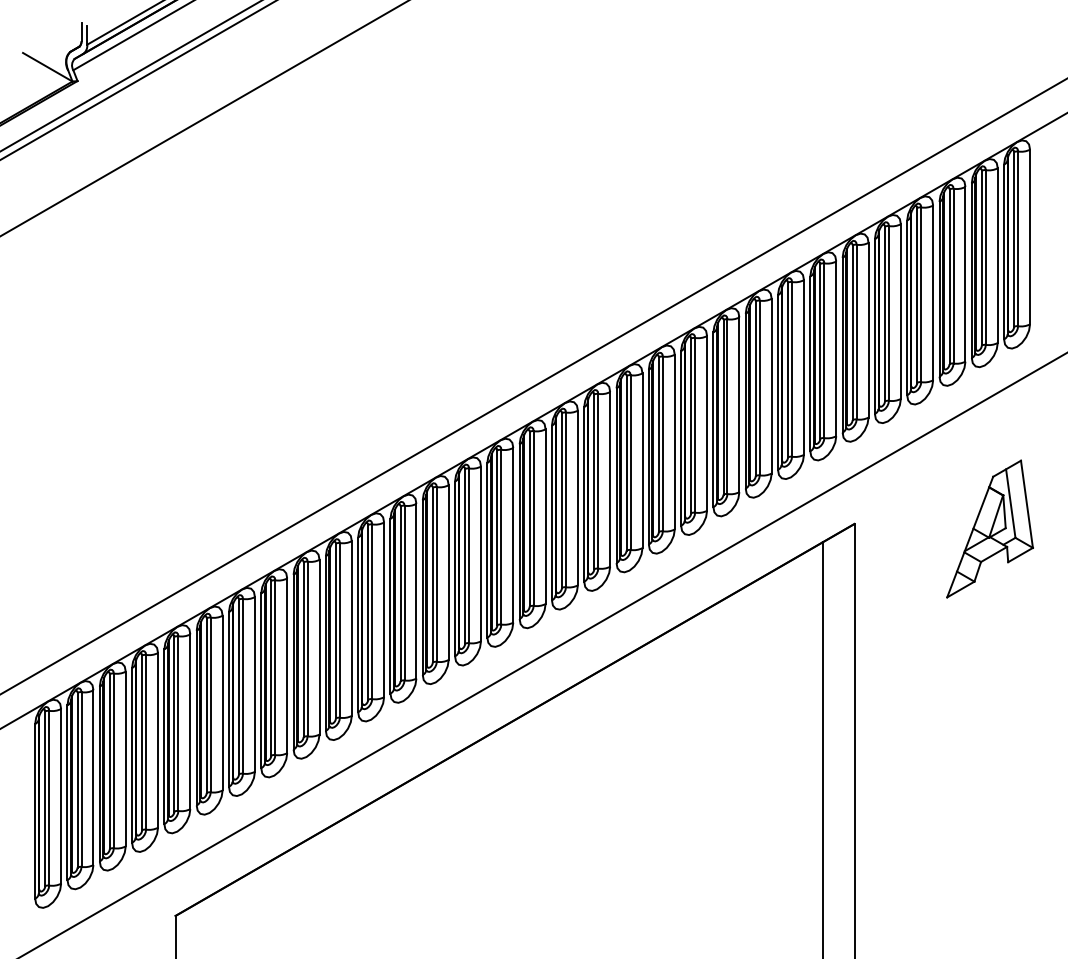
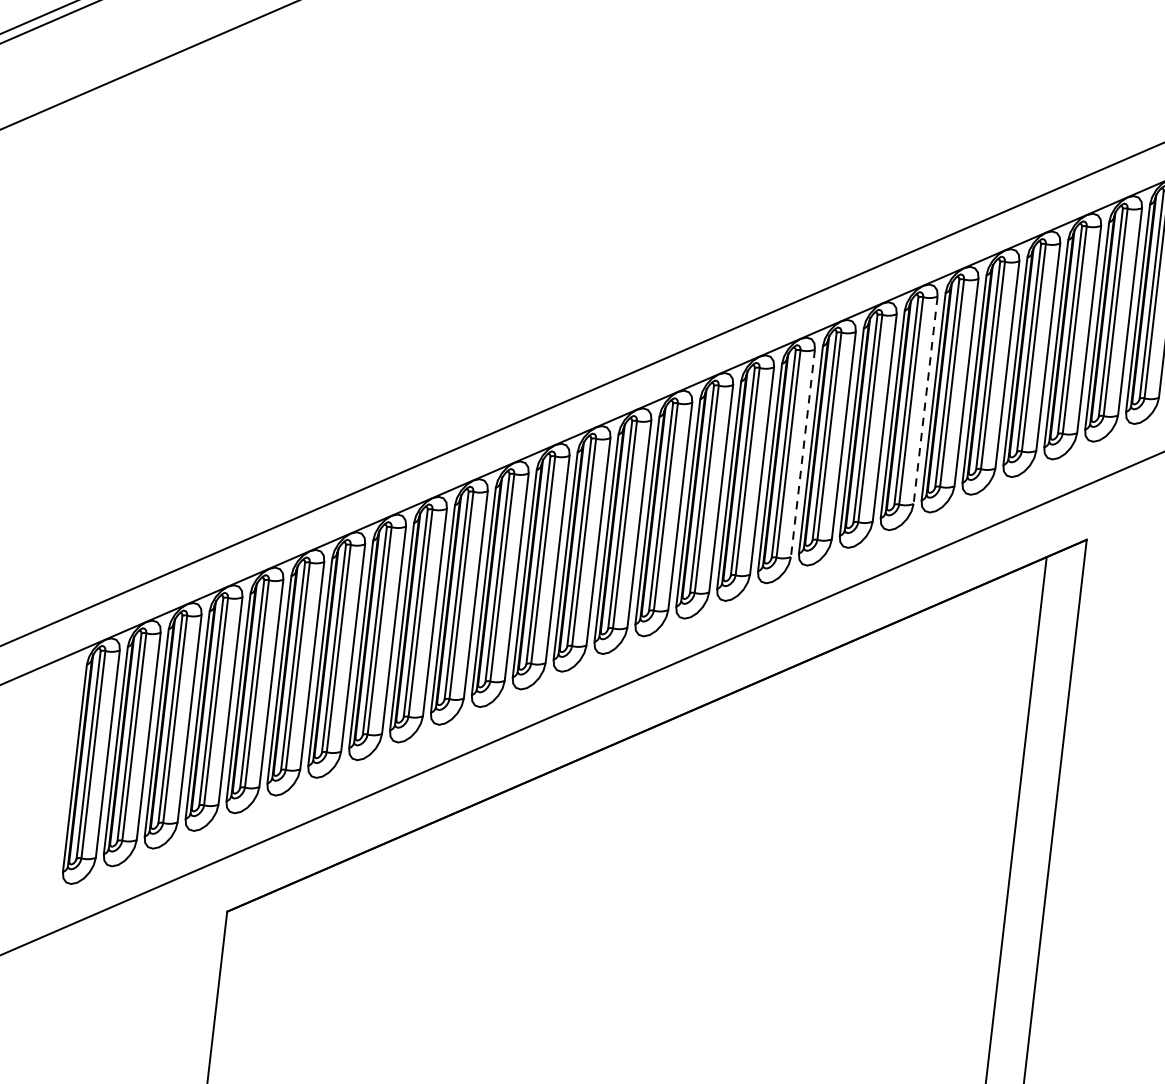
line: (707, 423) -> (926, 400), solid -> dashed
line: (610, 479) -> (803, 453), solid -> dashed

